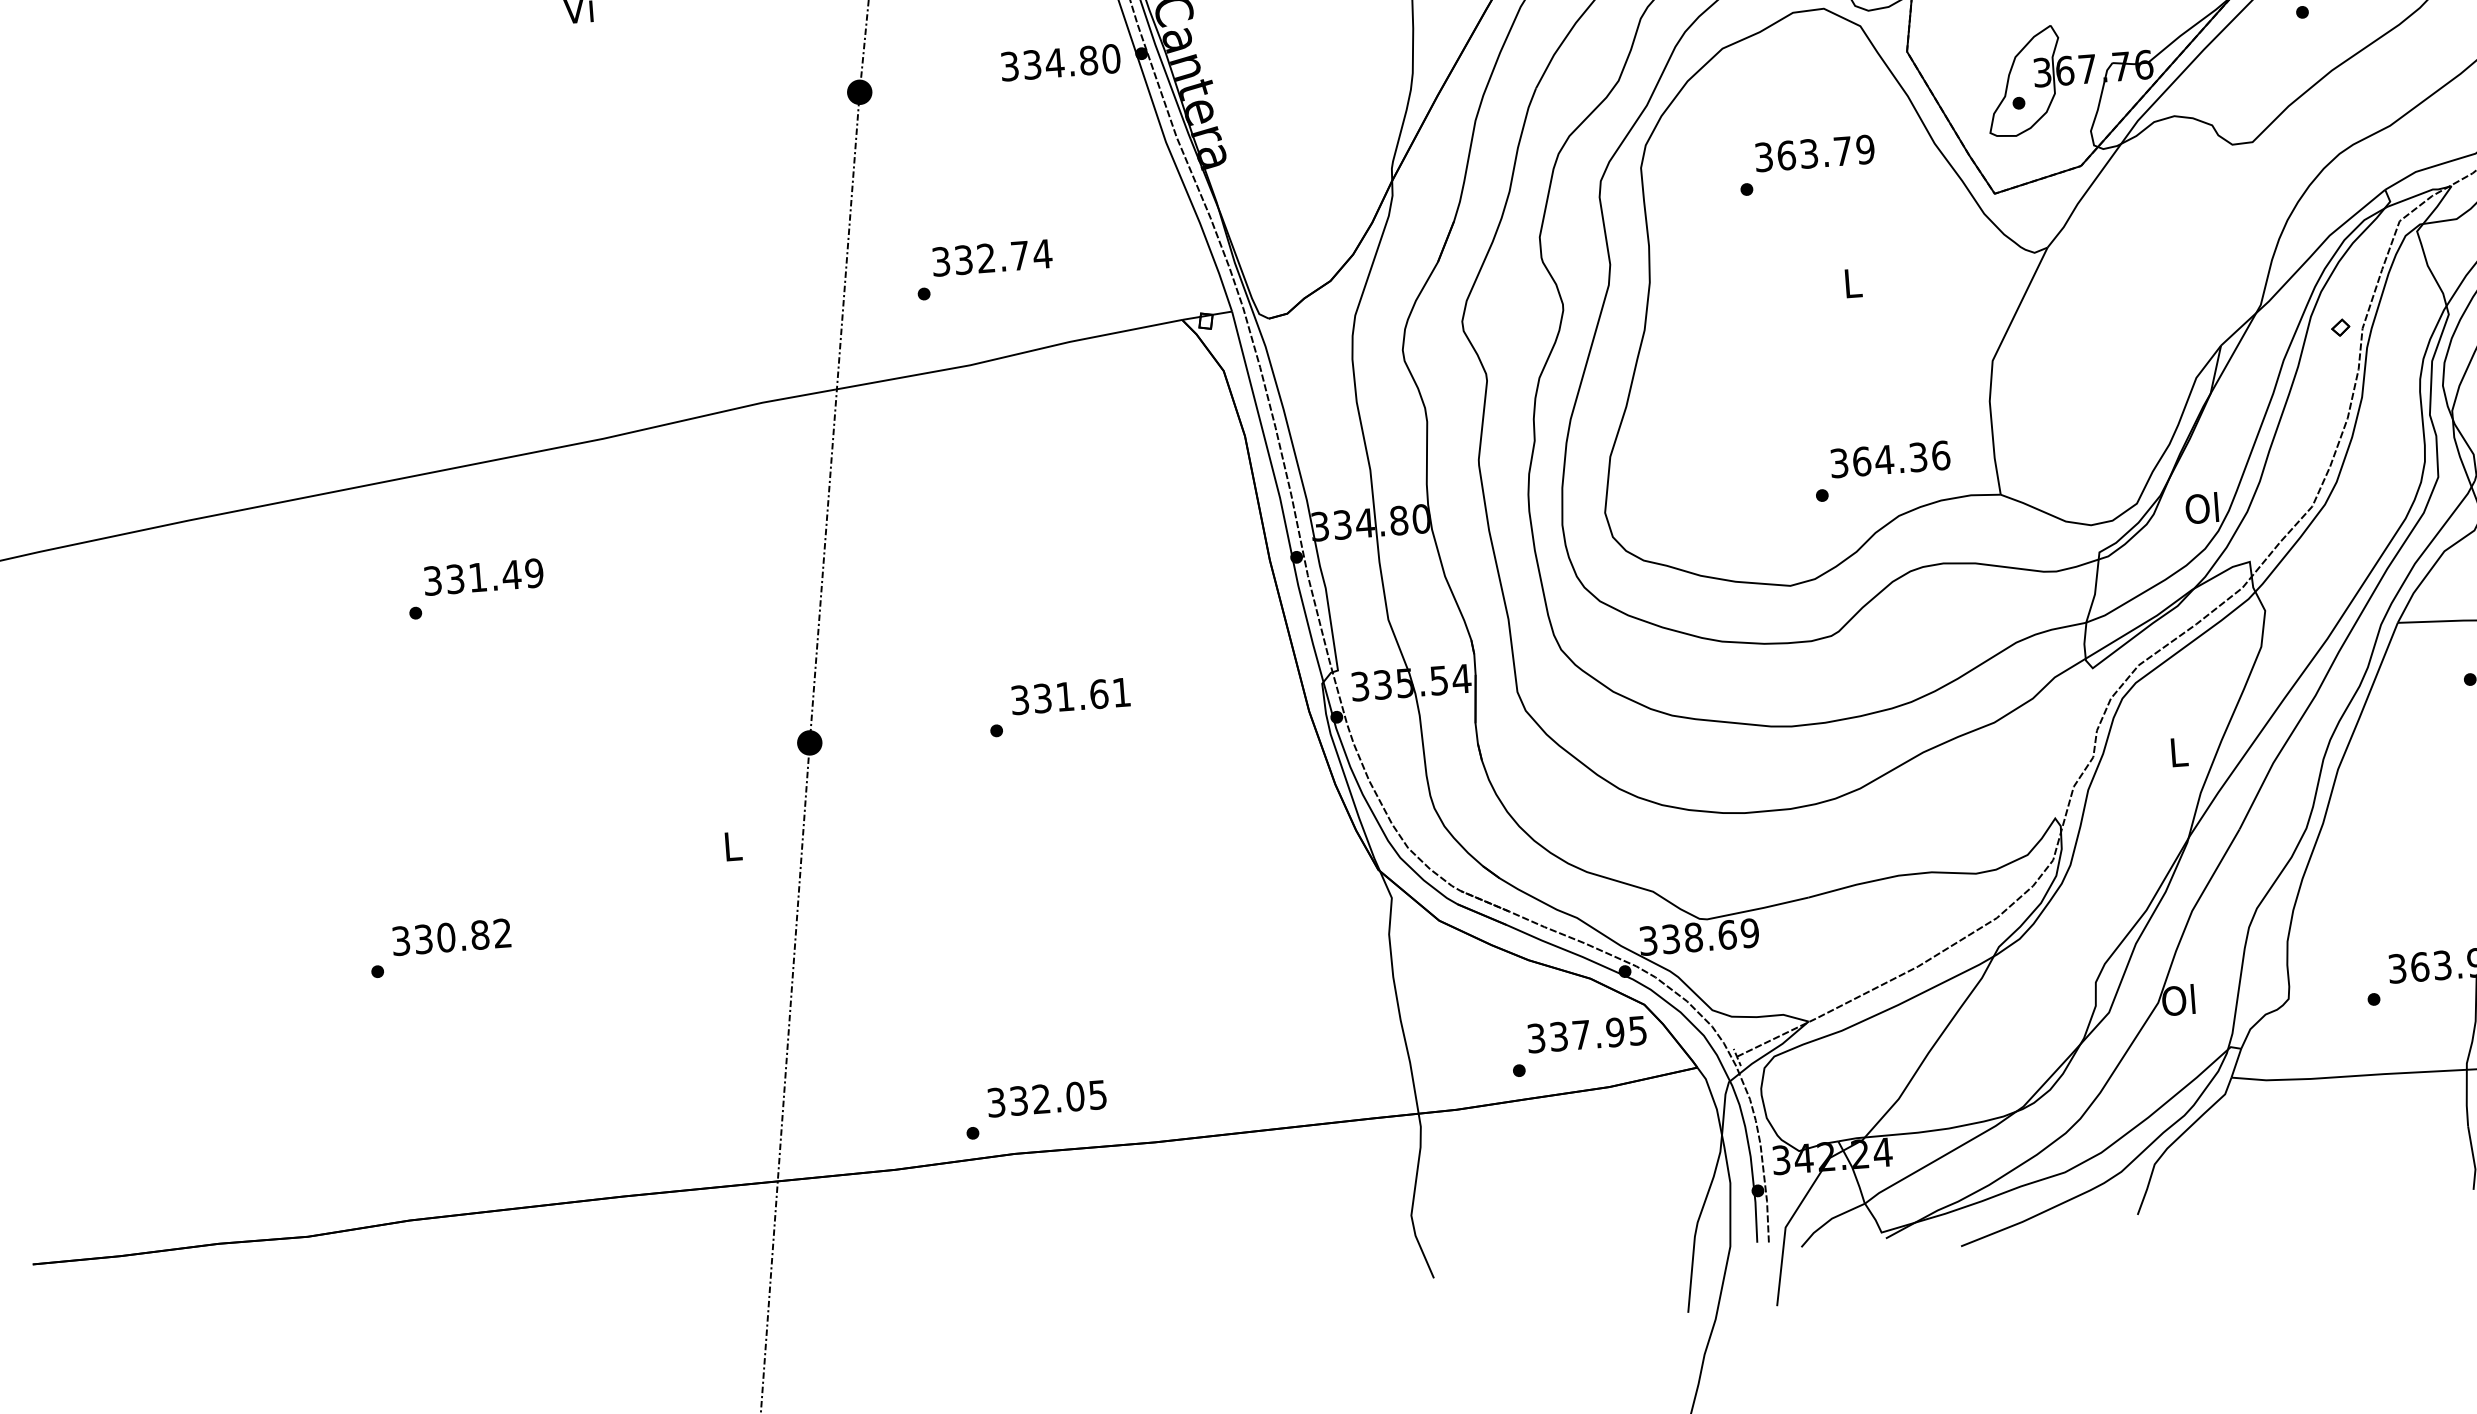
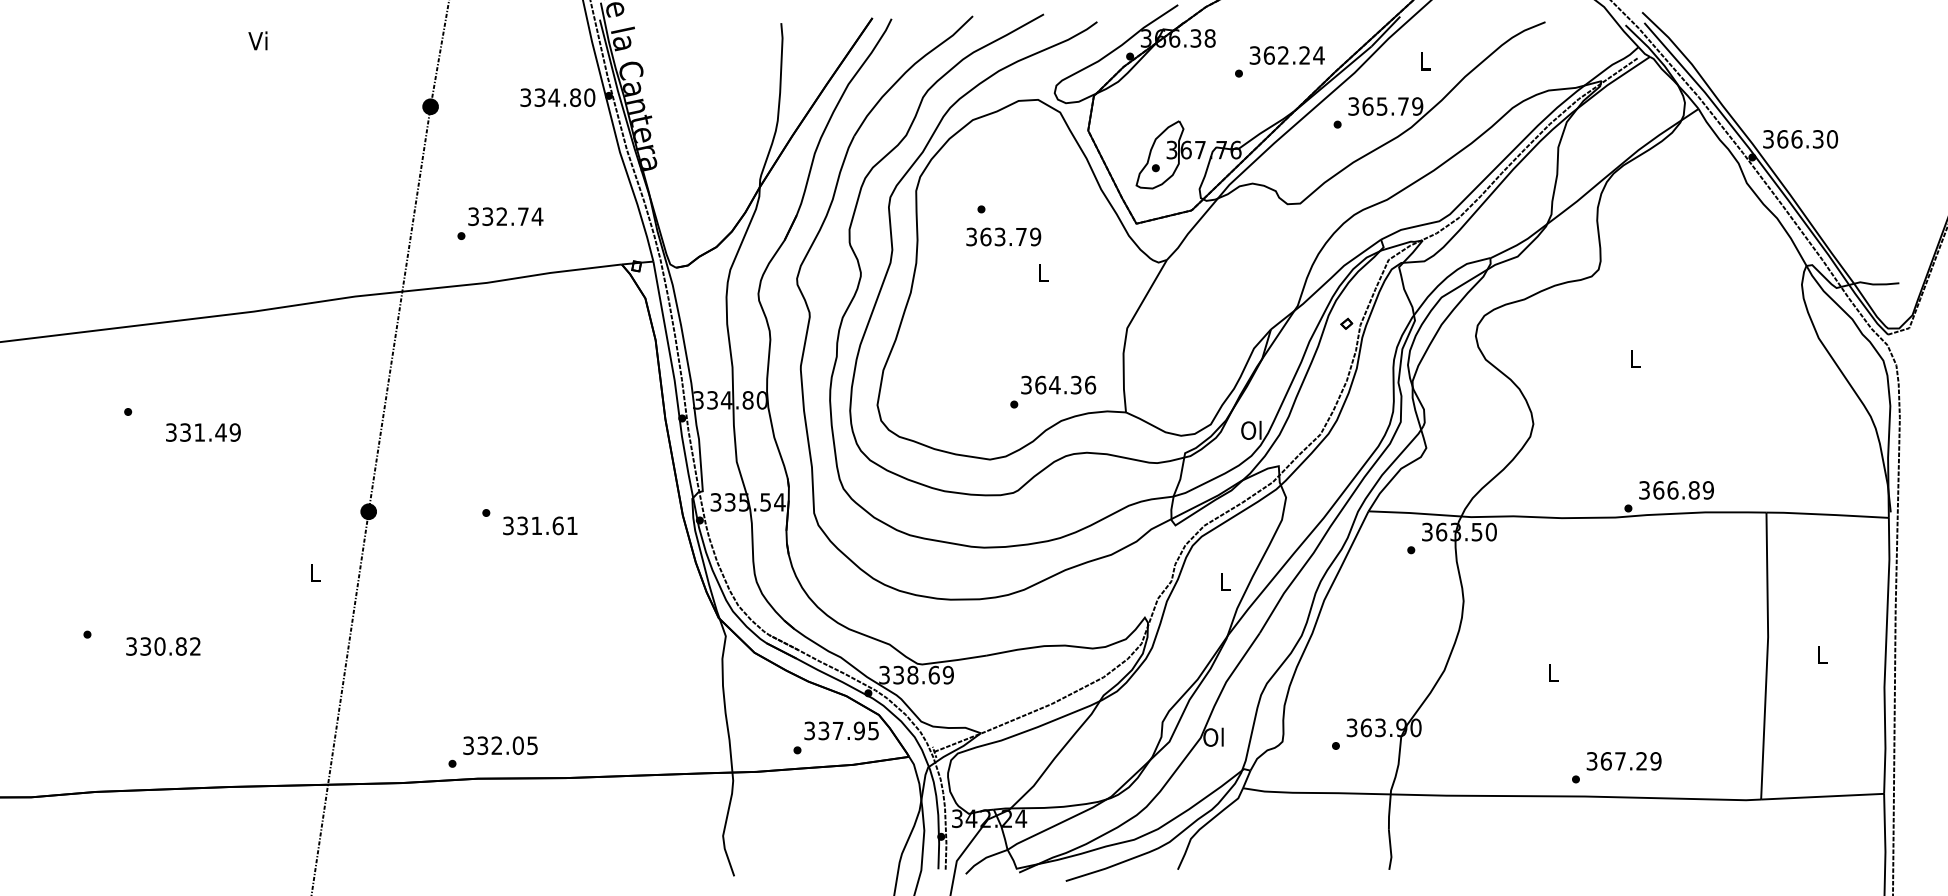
text: (1814, 152) -> (1003, 236), moved
text: (483, 576) -> (203, 432), moved
text: (1071, 695) -> (540, 525), moved
text: (451, 937) -> (163, 646), moved

